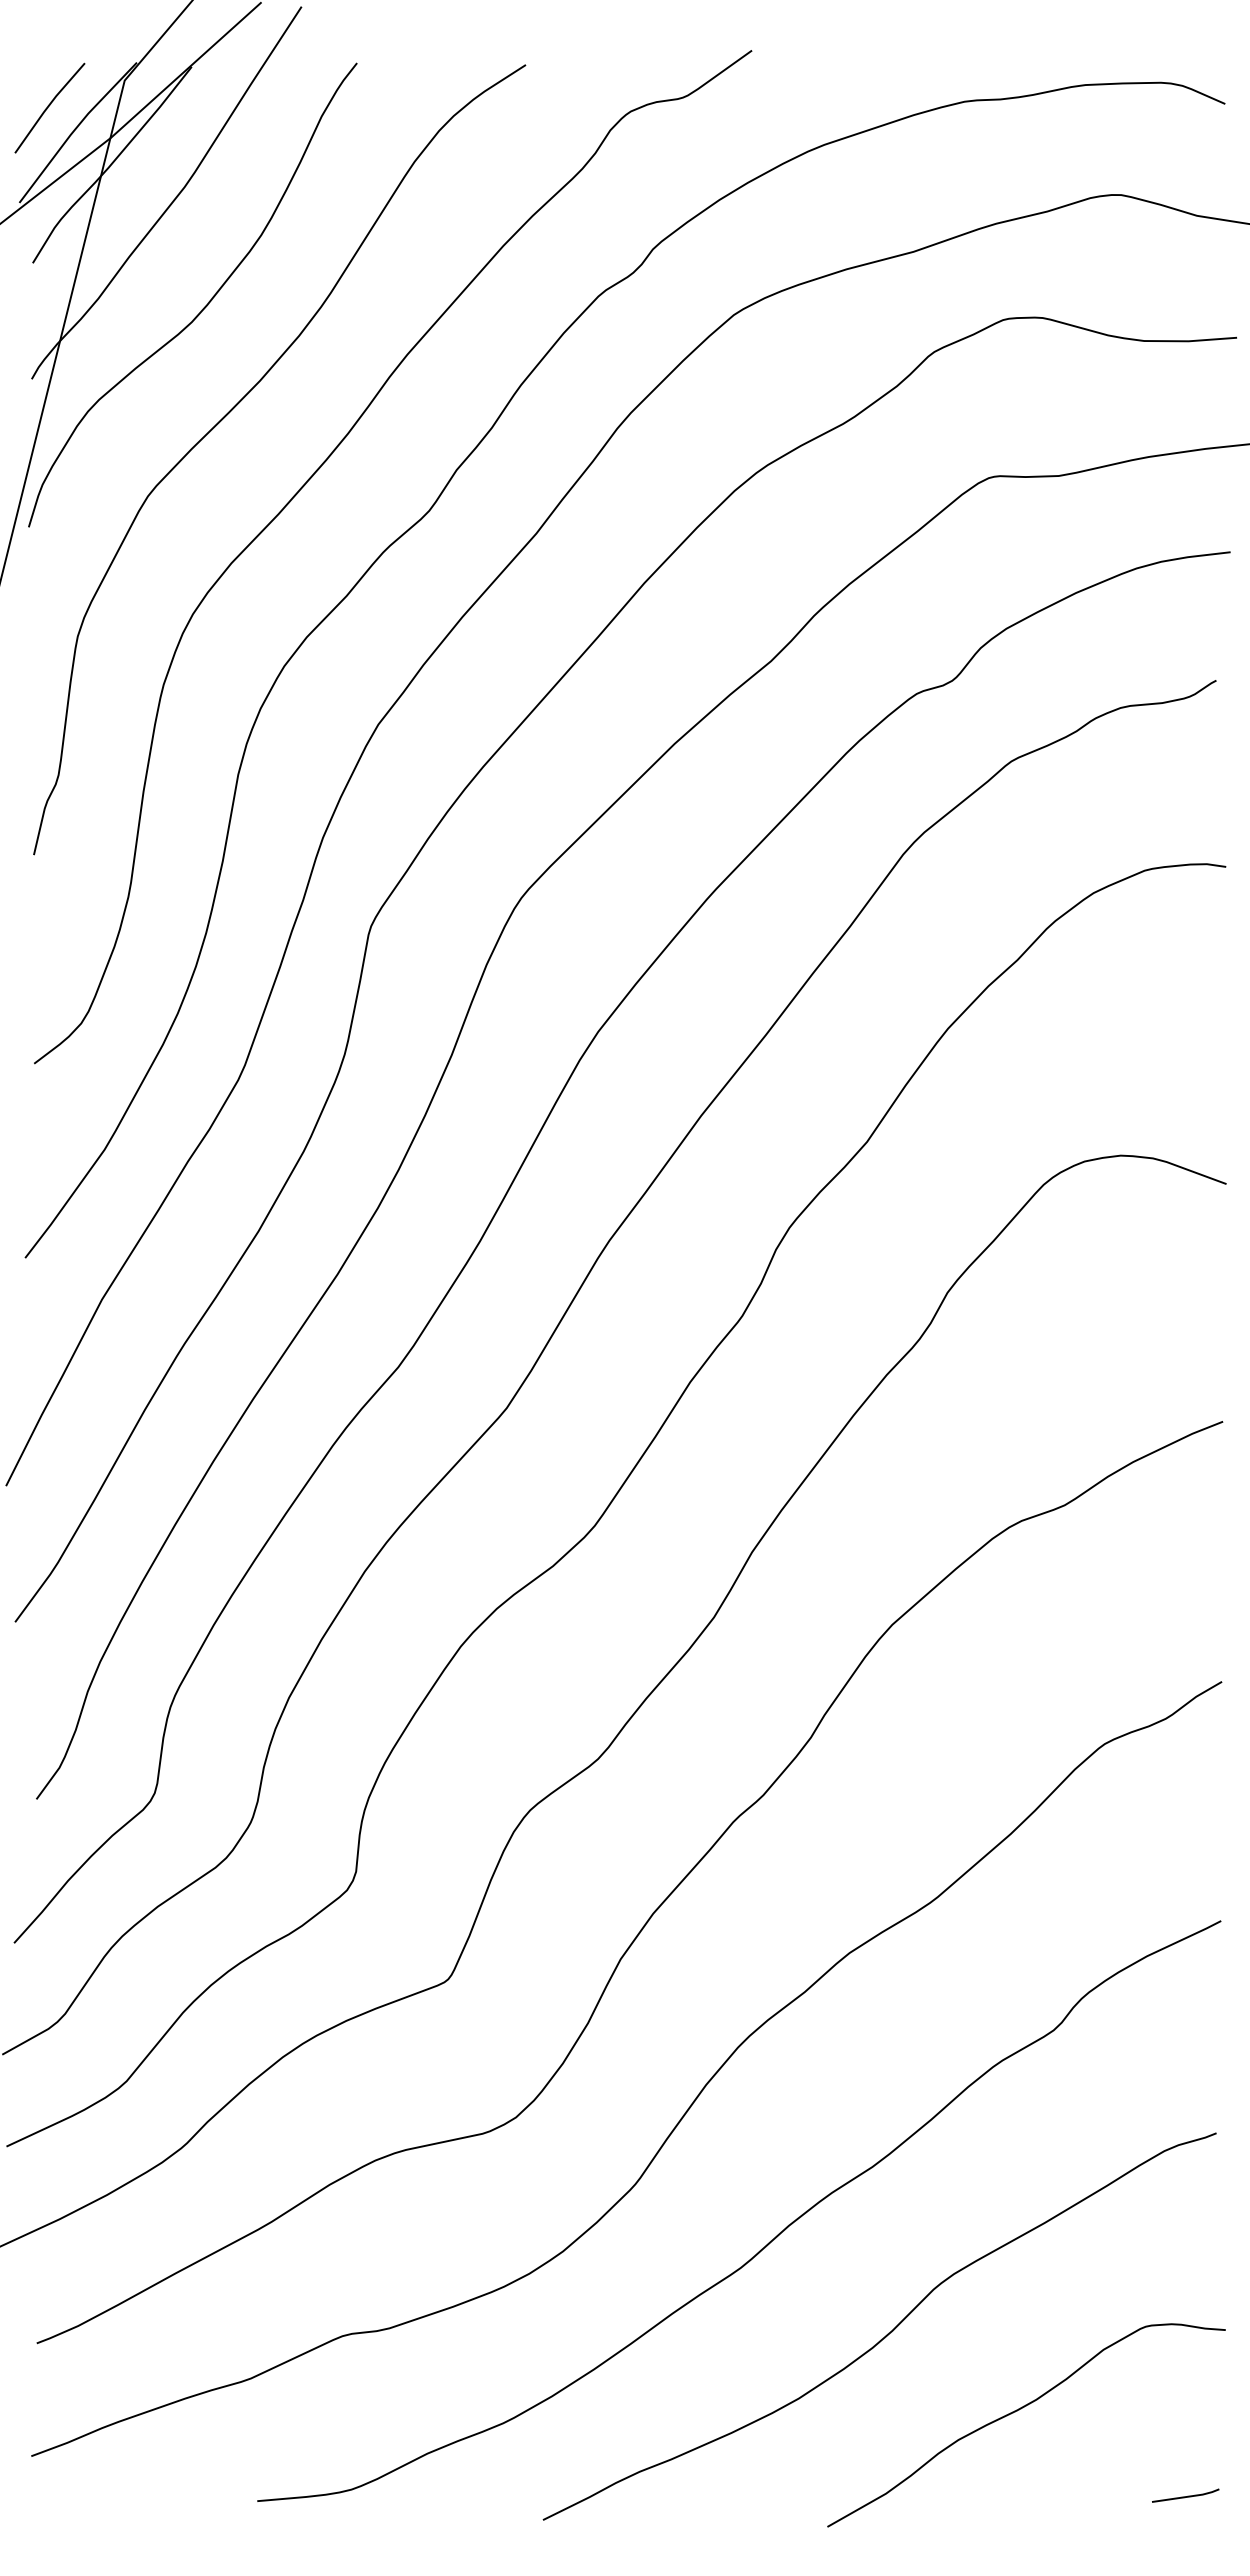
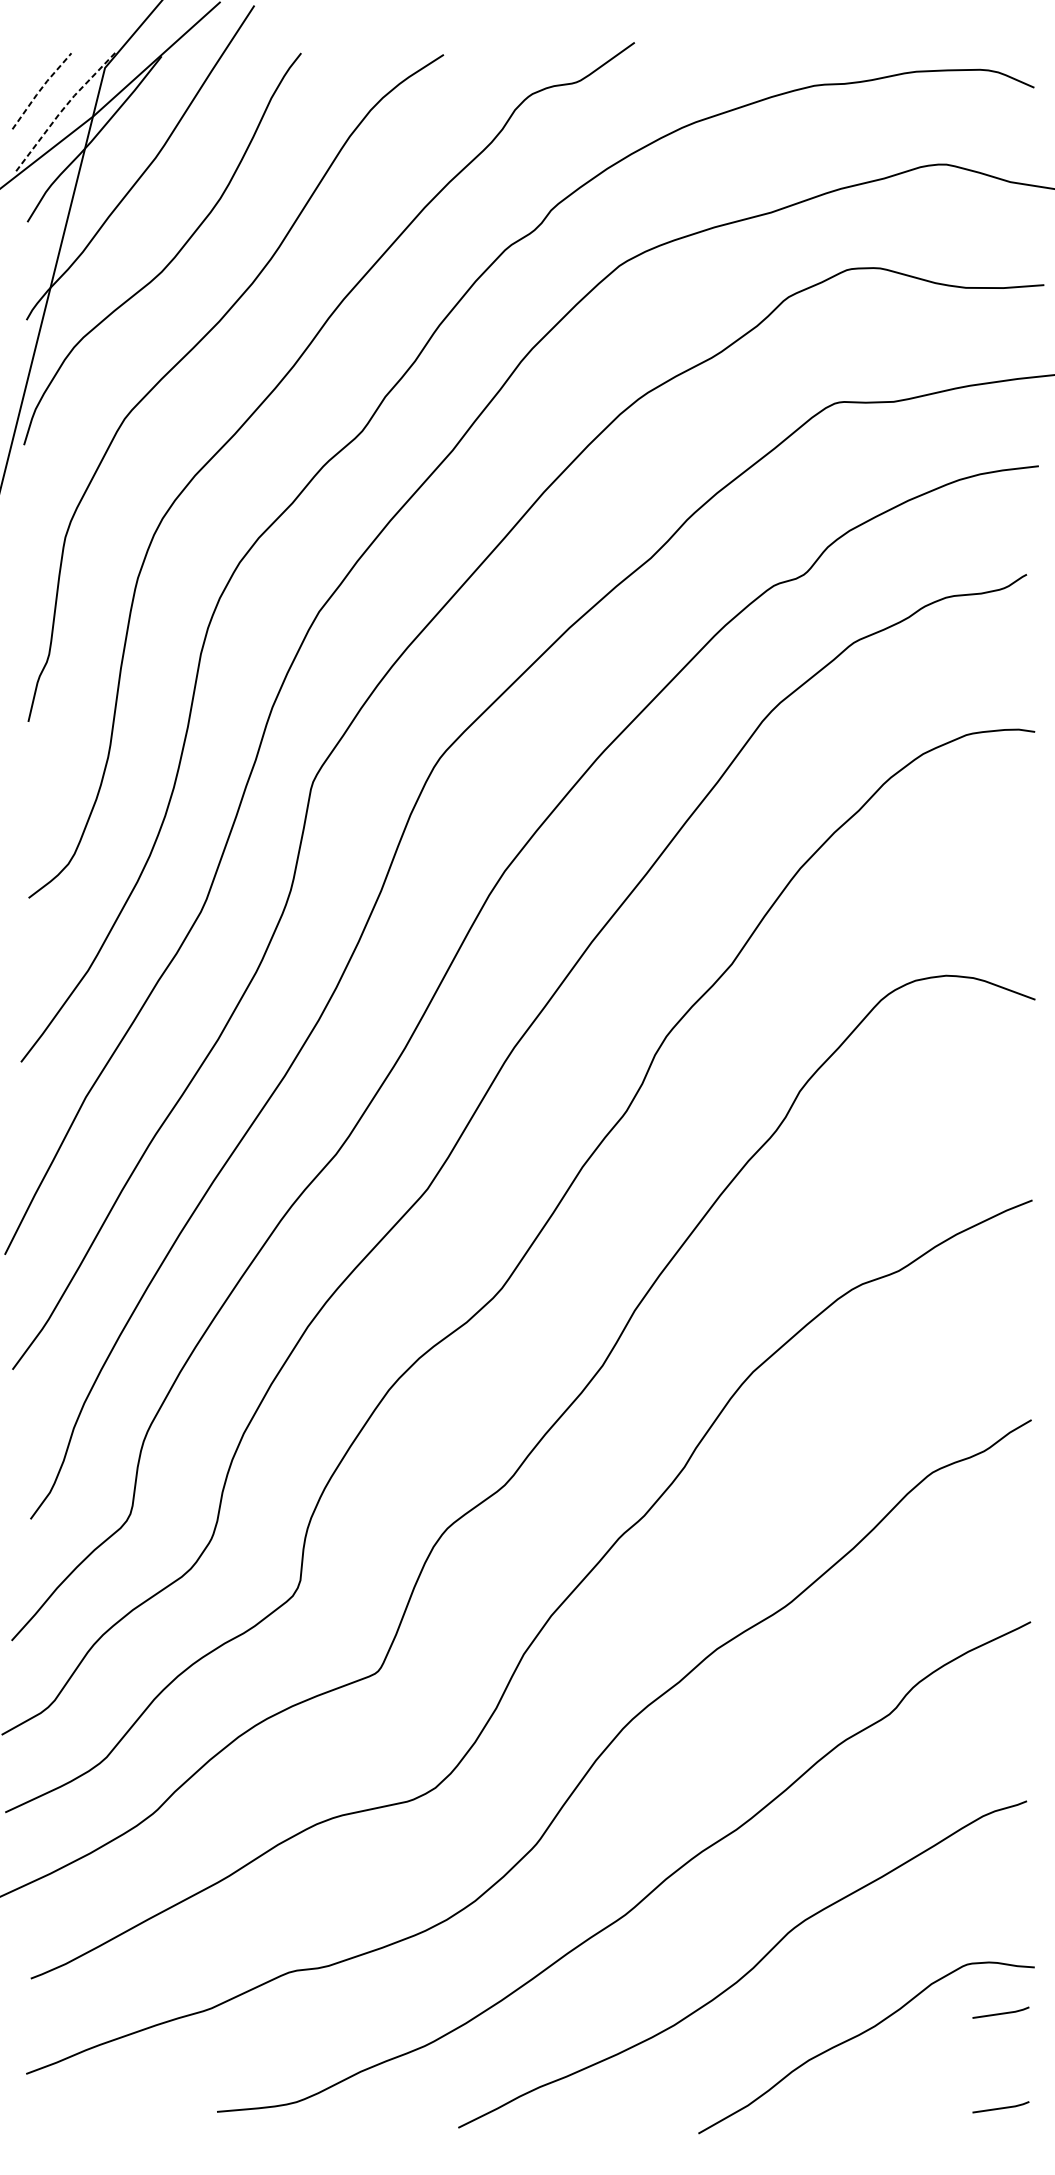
line: (48, 106) -> (40, 89), solid -> dashed
line: (75, 129) -> (63, 109), solid -> dashed
line: (1185, 2384) -> (1000, 2013), added

